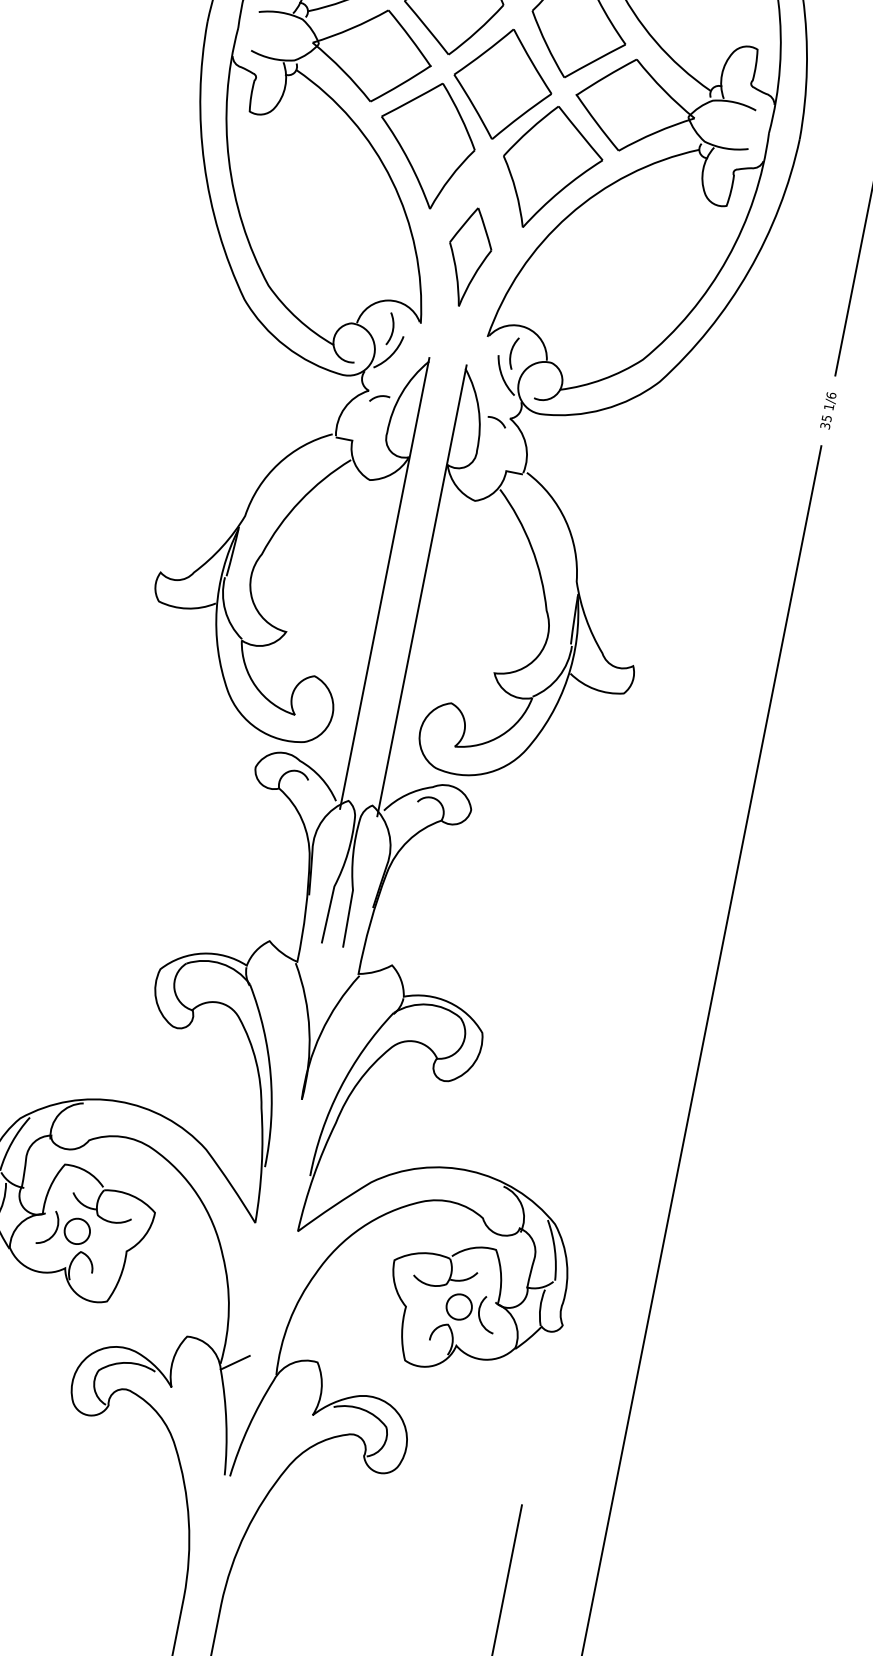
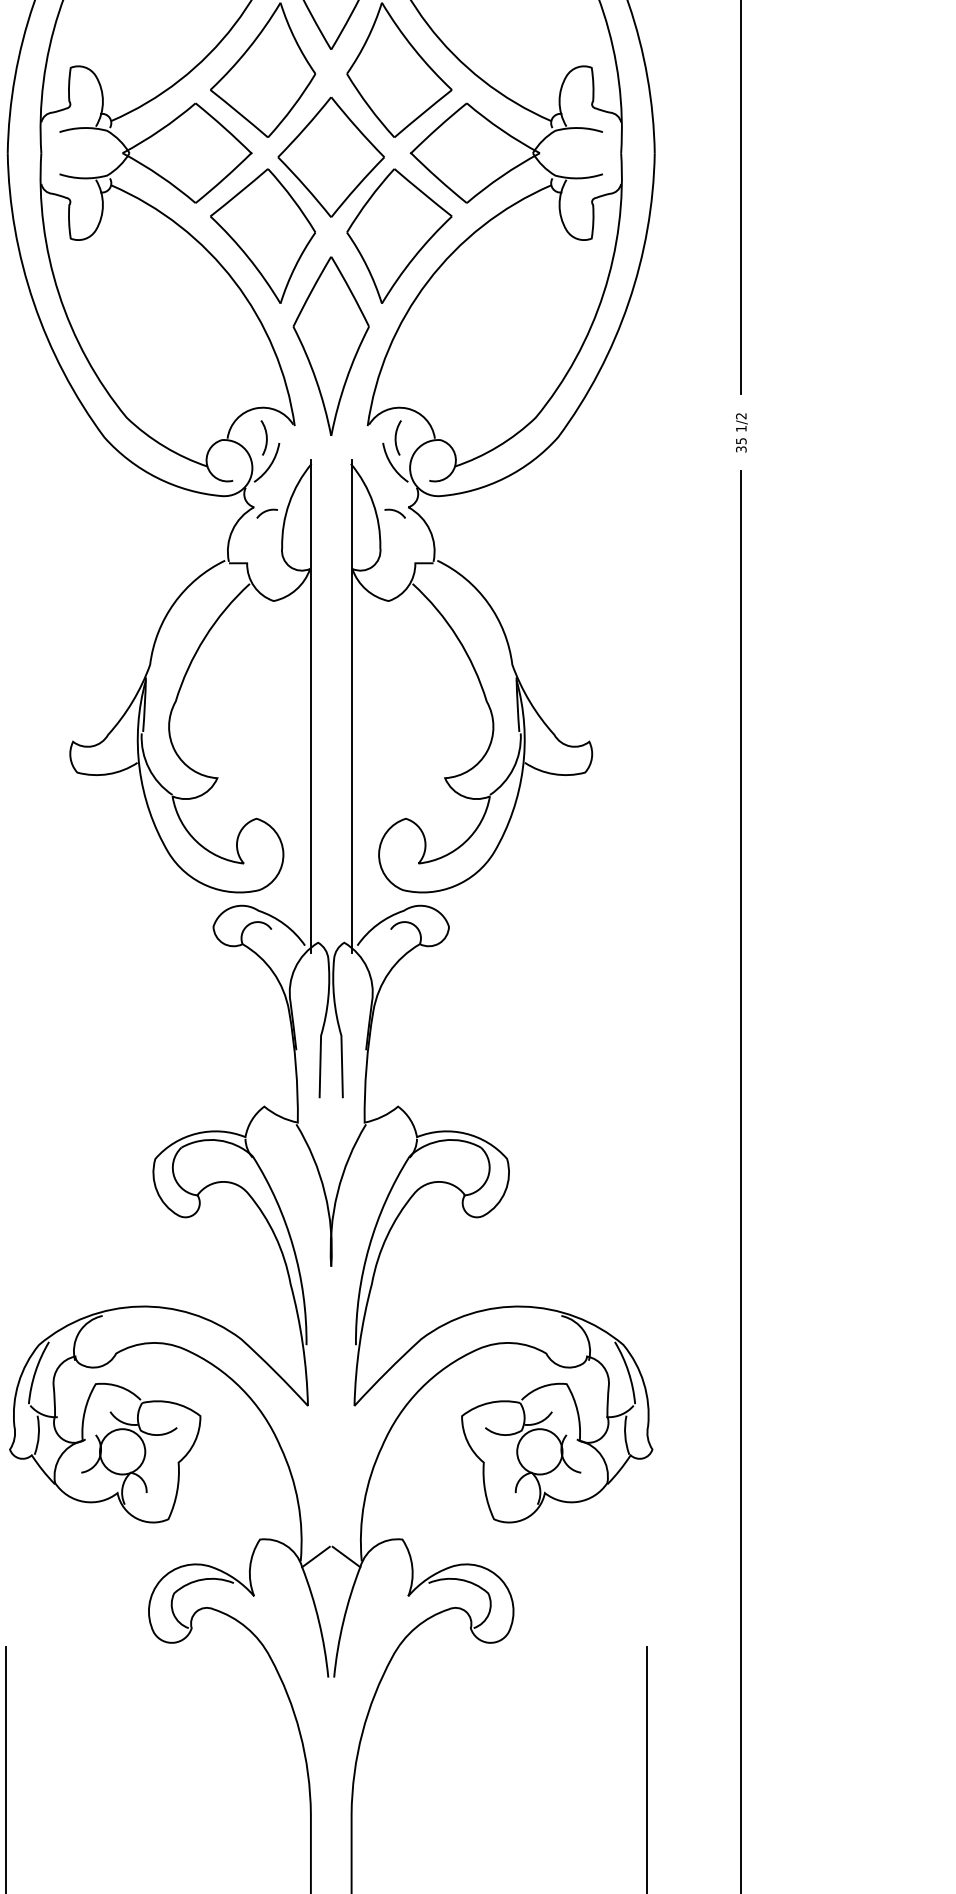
part: (468, 256) -> (330, 345), size x1.67
text: (831, 394) -> (741, 415), 1/6 -> 1/2
circle: (77, 1231) -> (122, 1451), size x1.67
circle: (458, 1306) -> (539, 1451), size x1.67
line: (263, 1367) -> (346, 1556), added

